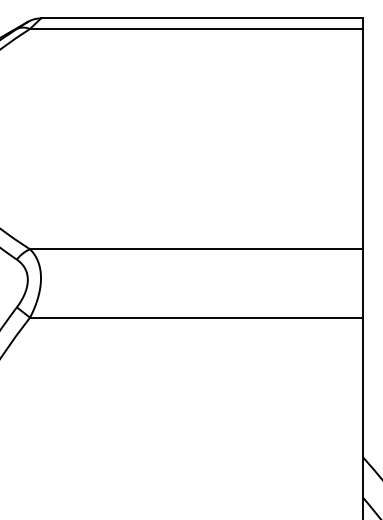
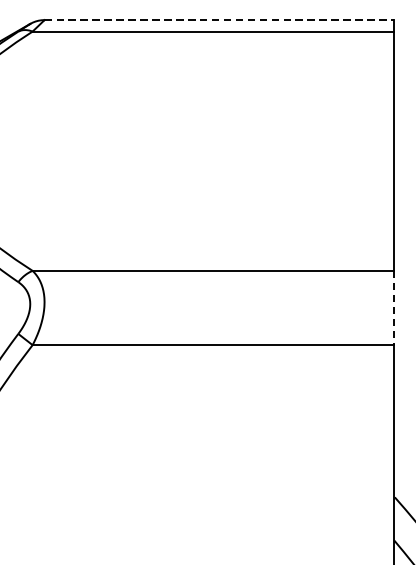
line: (201, 18) -> (218, 20), solid -> dashed
line: (362, 283) -> (393, 308), solid -> dashed

